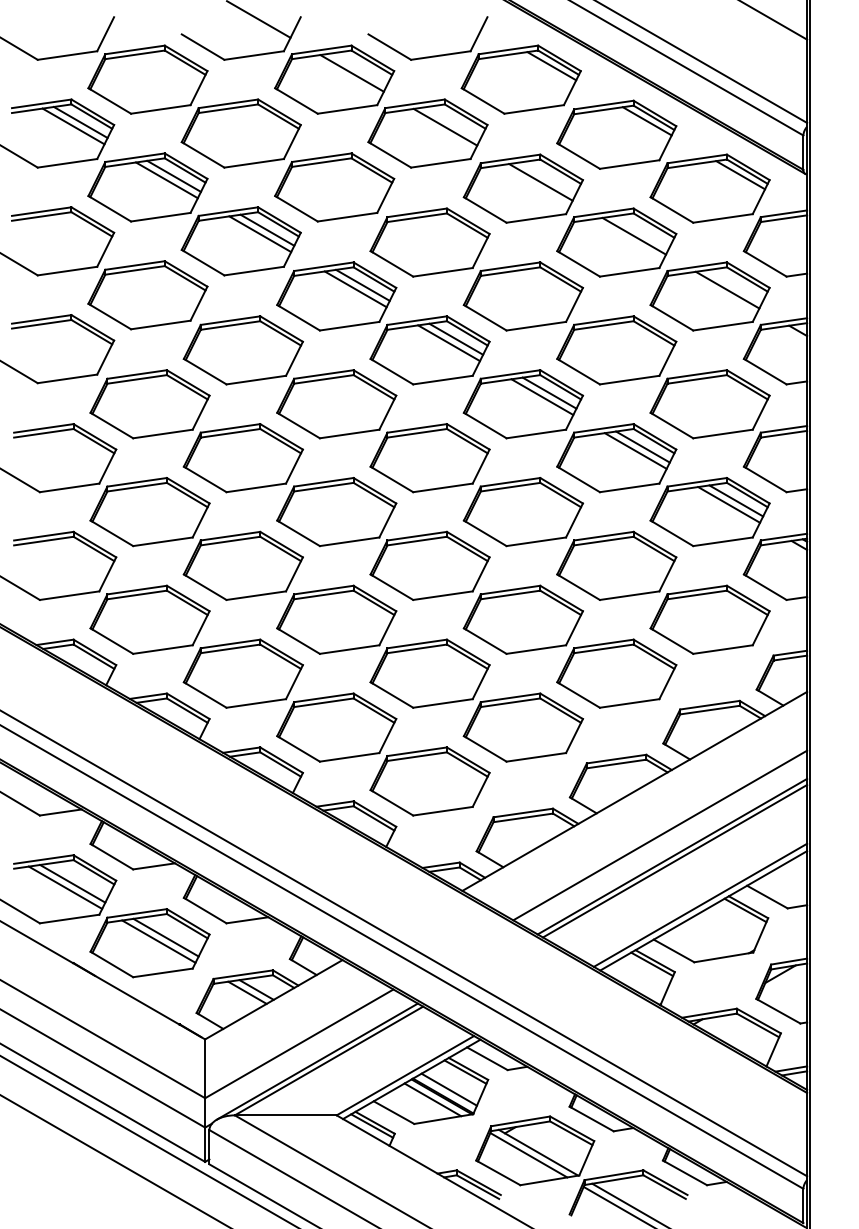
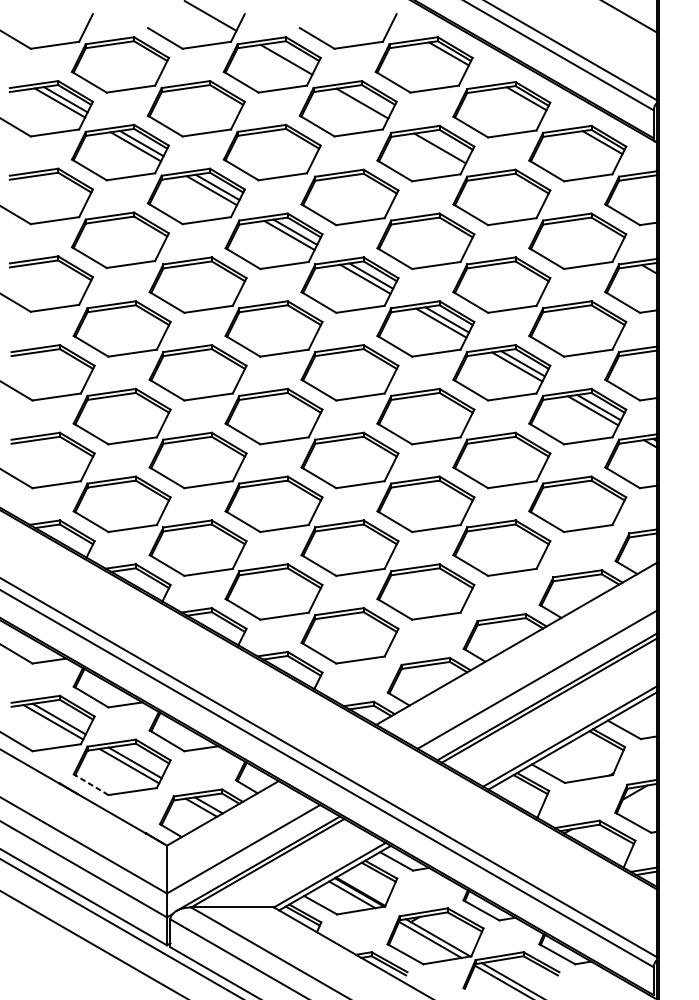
line: (634, 235) -> (516, 191), removed
line: (727, 289) -> (591, 235), removed
line: (111, 964) -> (90, 784), solid -> dashed
line: (448, 1089) -> (364, 886), removed

